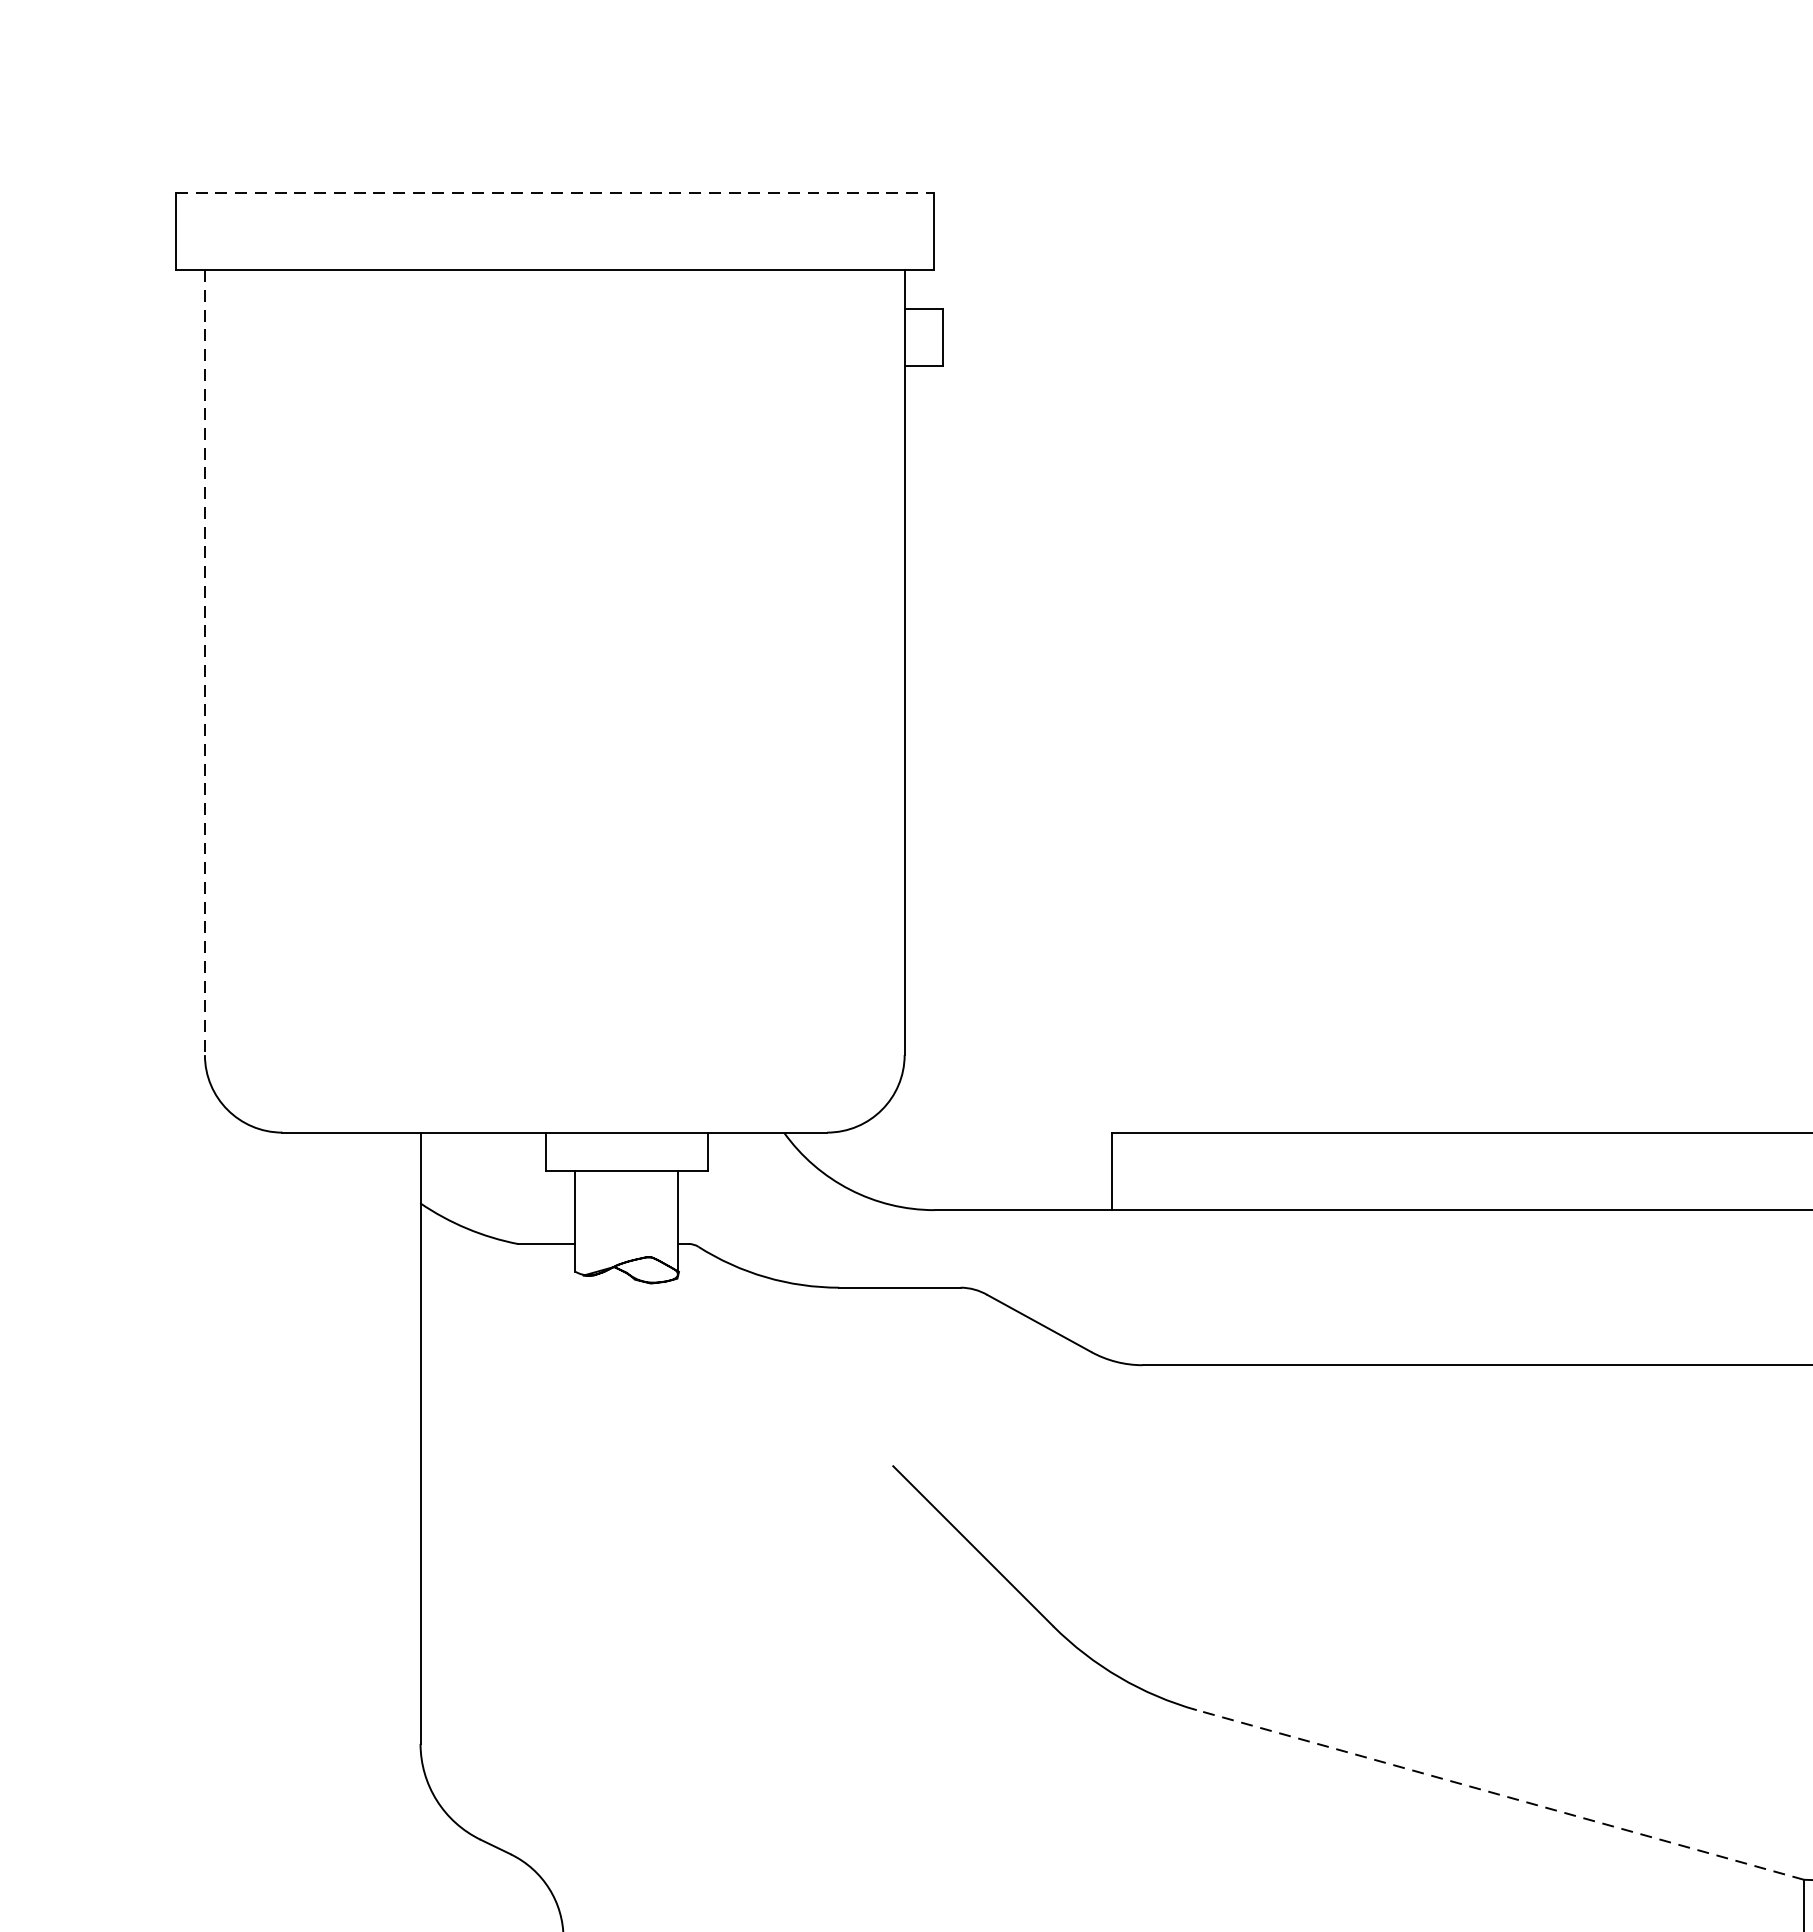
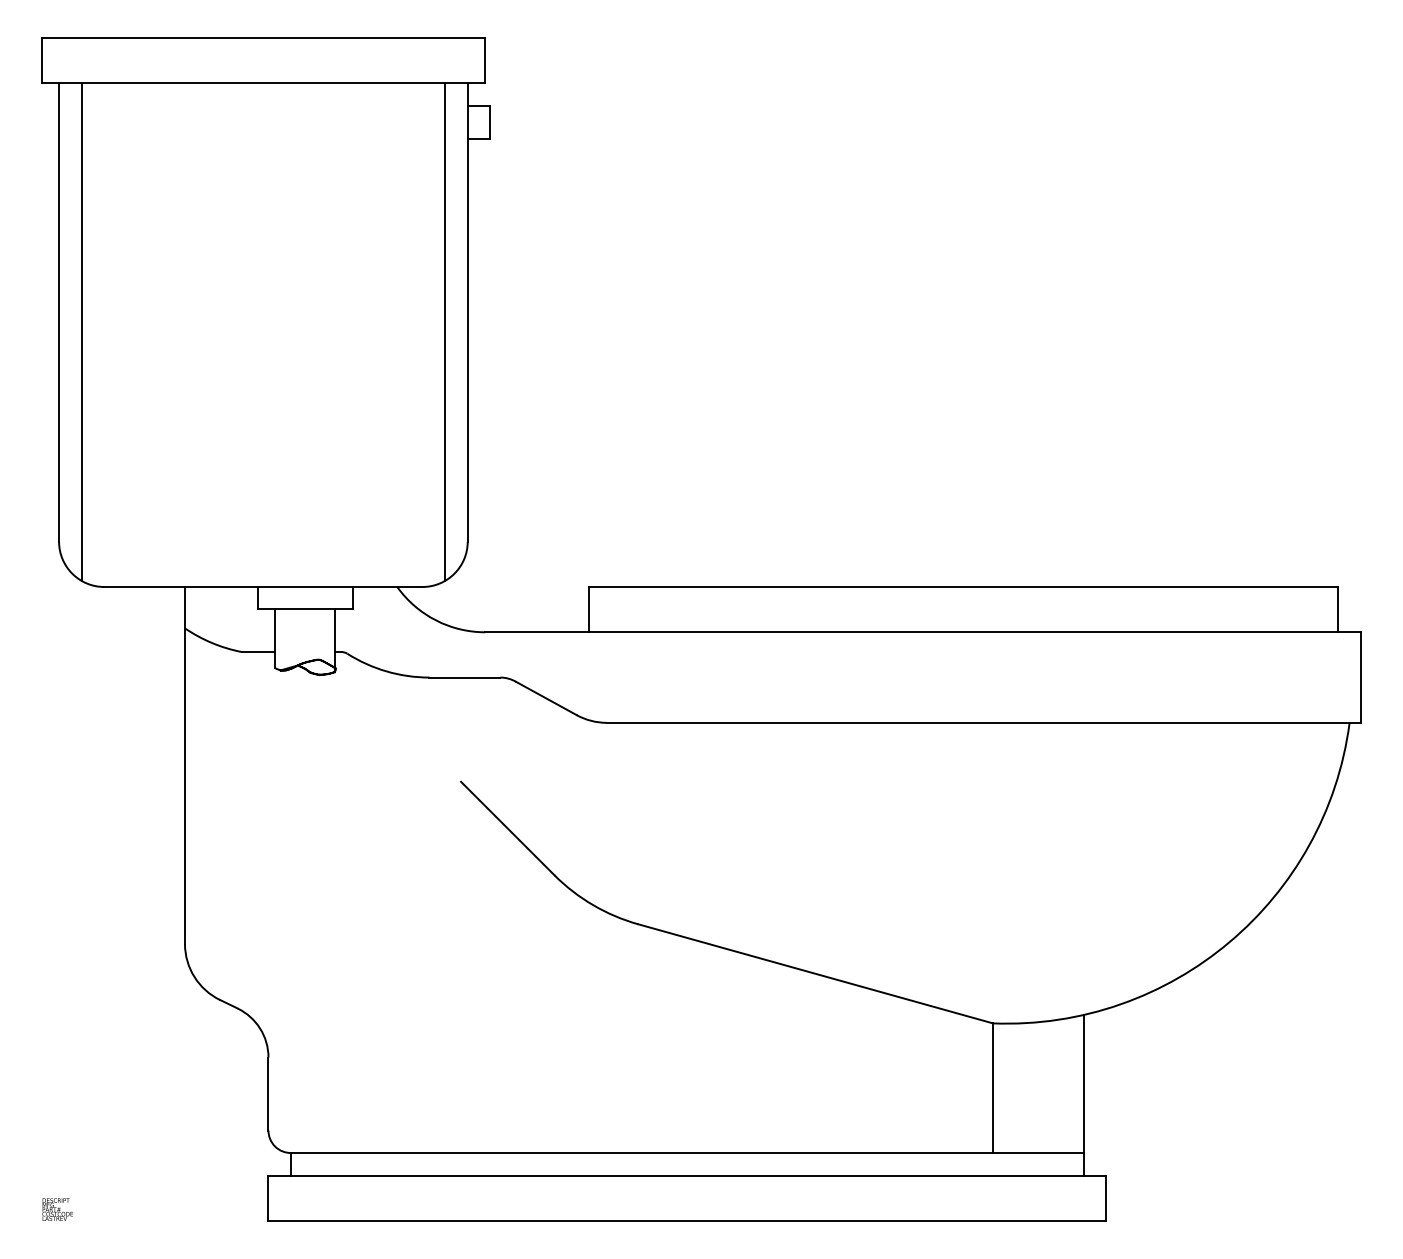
line: (554, 191) -> (263, 37), dashed -> solid
line: (205, 662) -> (59, 312), dashed -> solid
line: (243, 695) -> (81, 331), added
line: (866, 695) -> (445, 331), added
line: (1500, 1794) -> (815, 973), dashed -> solid

